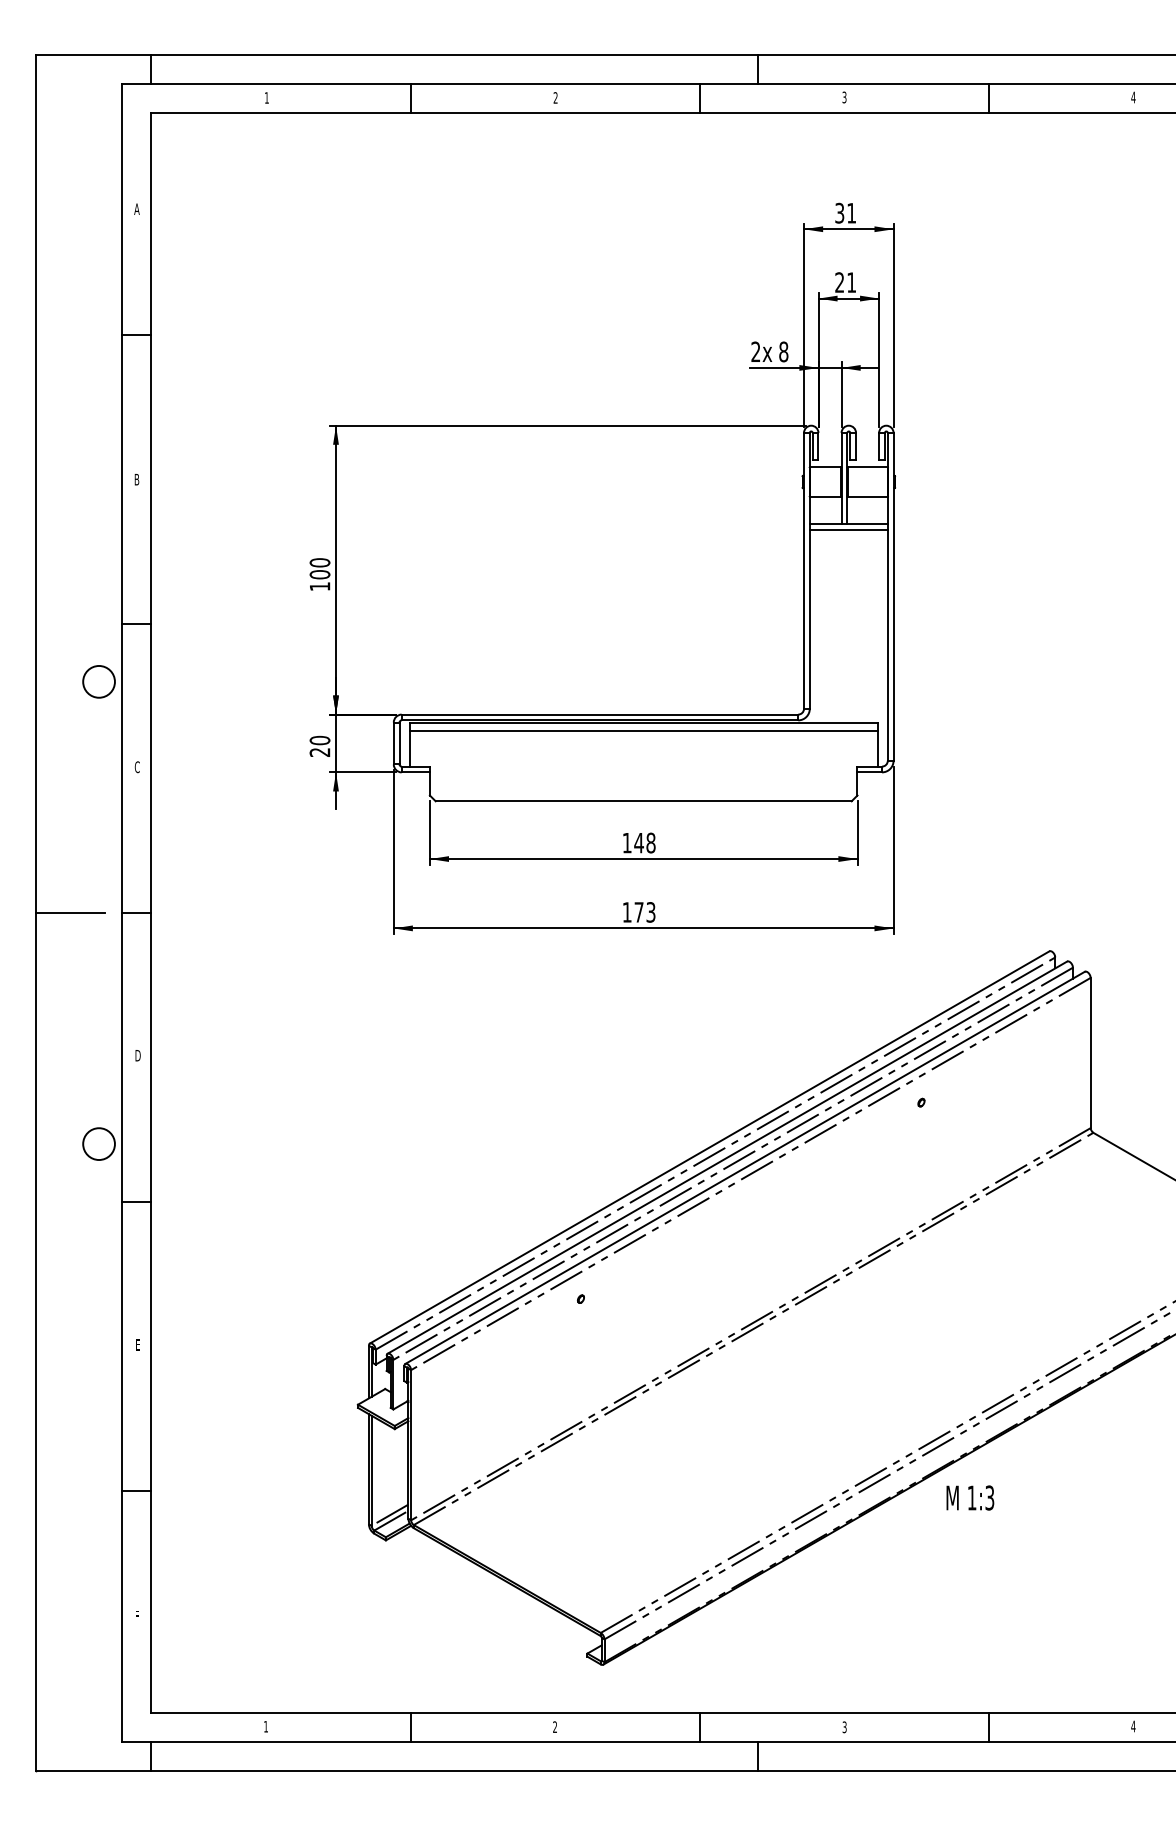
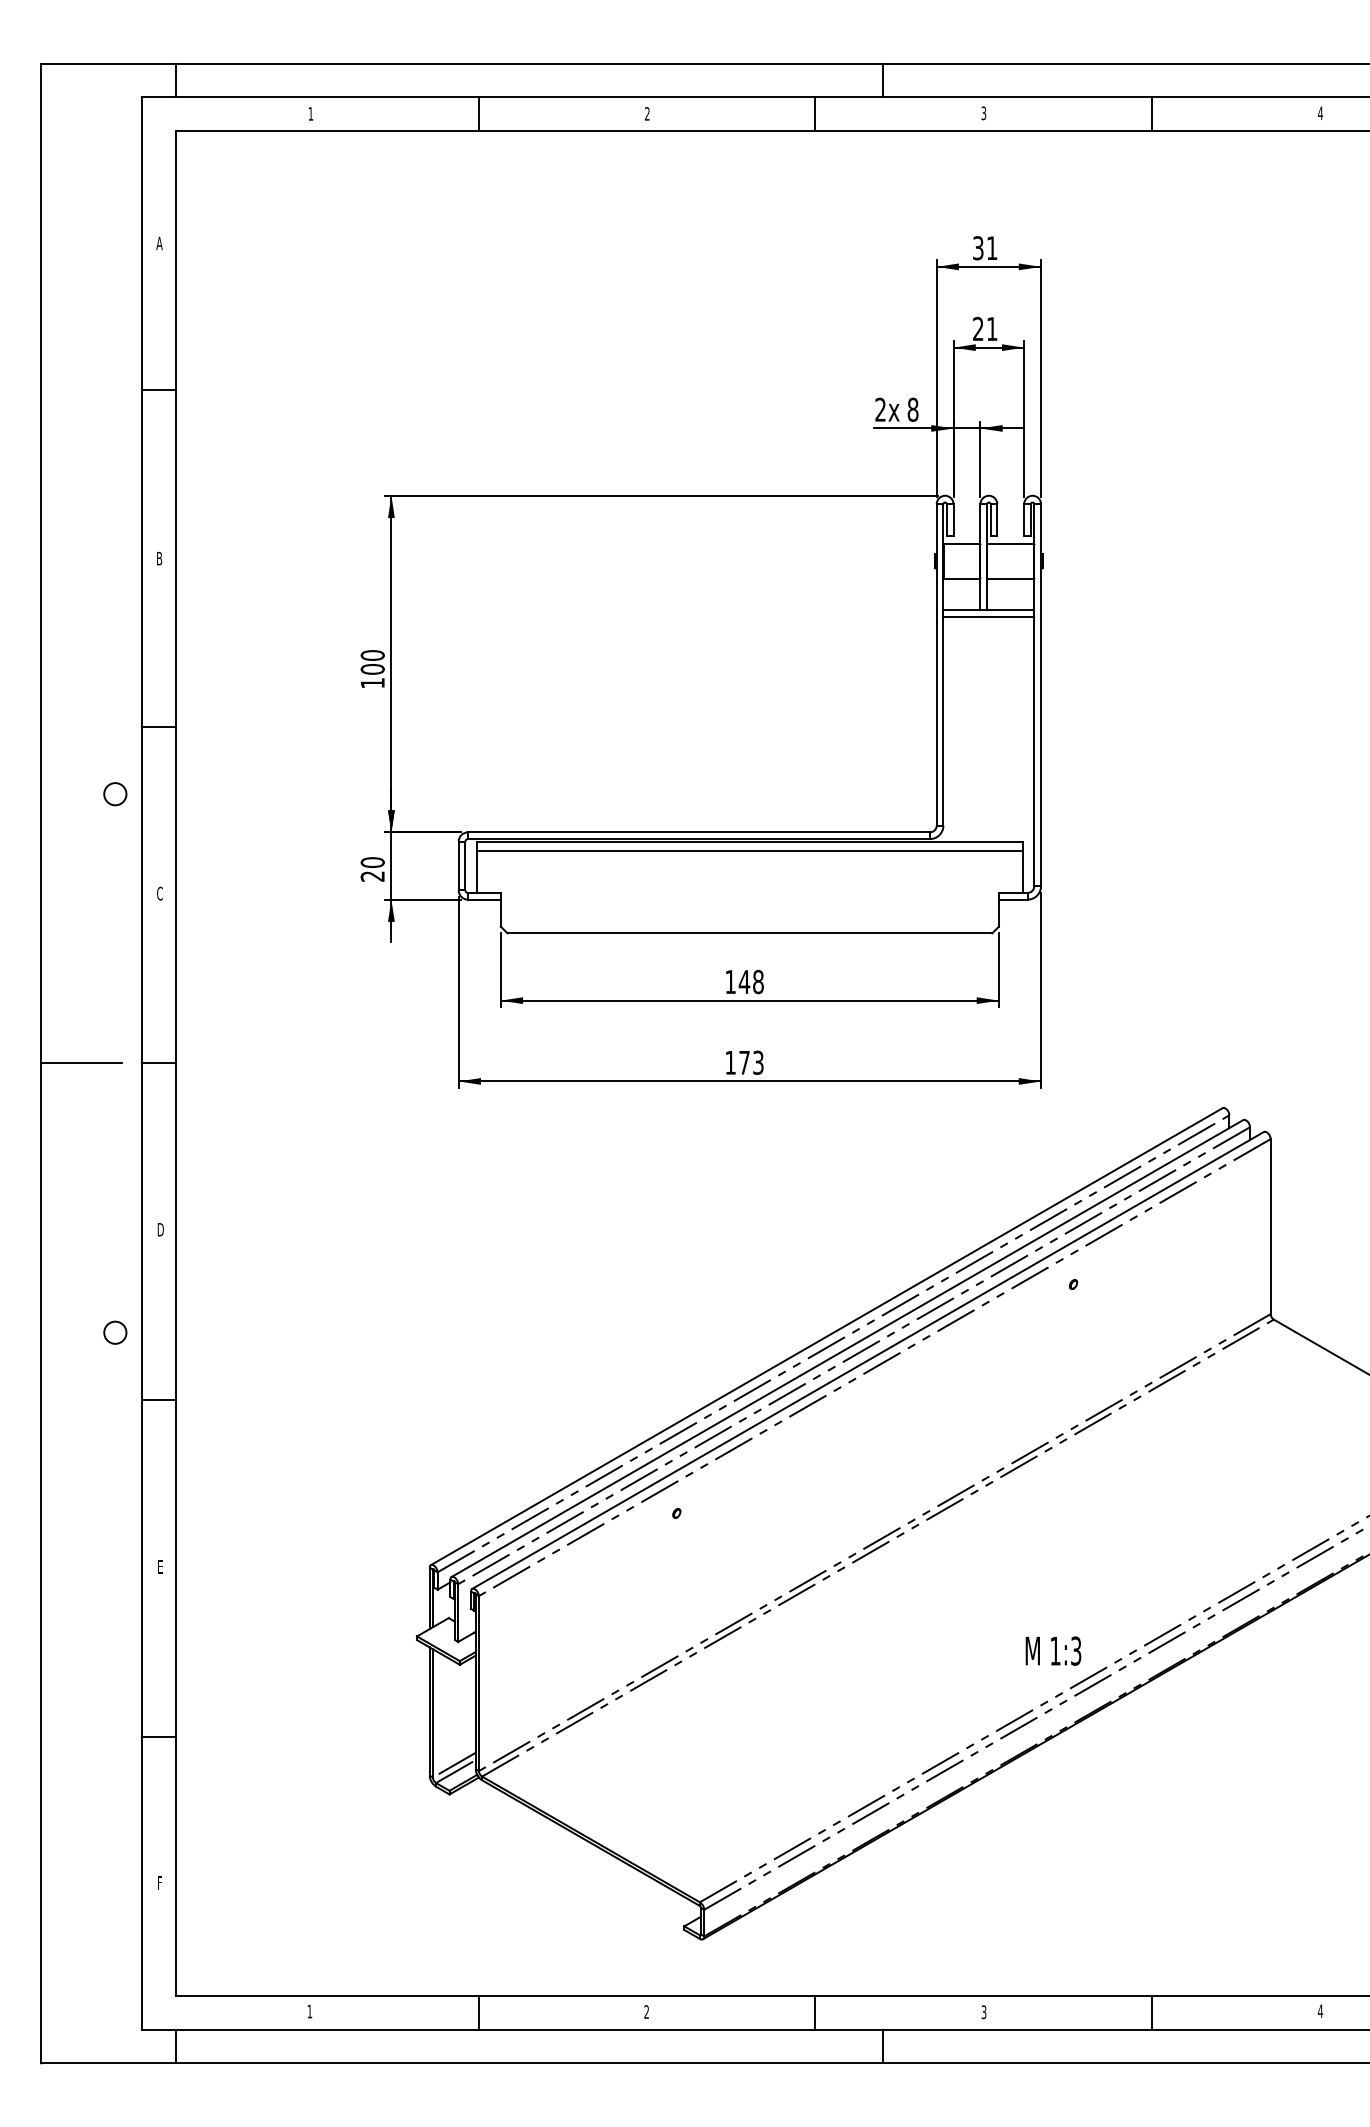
circle: (98, 681) -> (114, 793), size x0.6
circle: (98, 1143) -> (114, 1332), size x0.6
text: (970, 1497) -> (1053, 1650), moved

